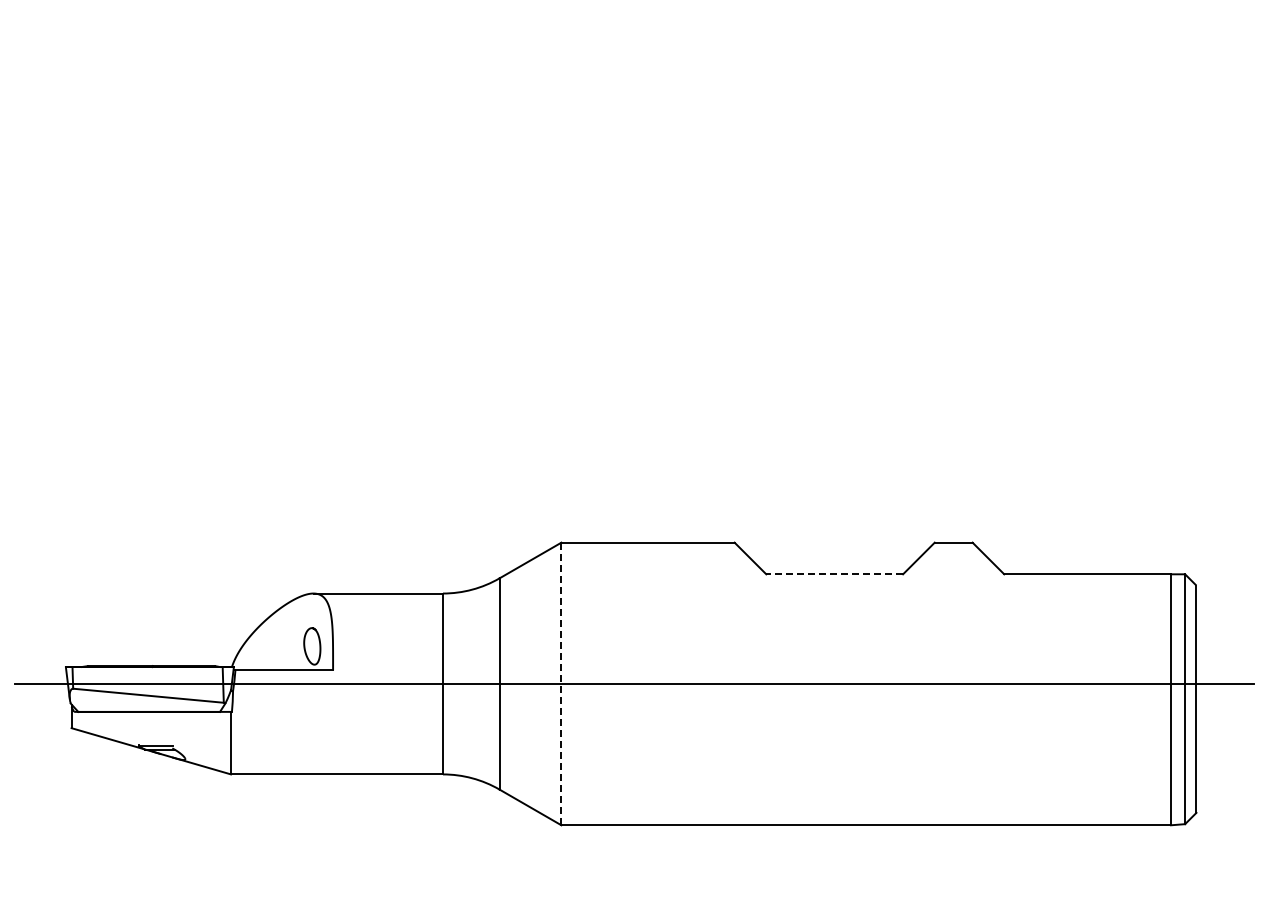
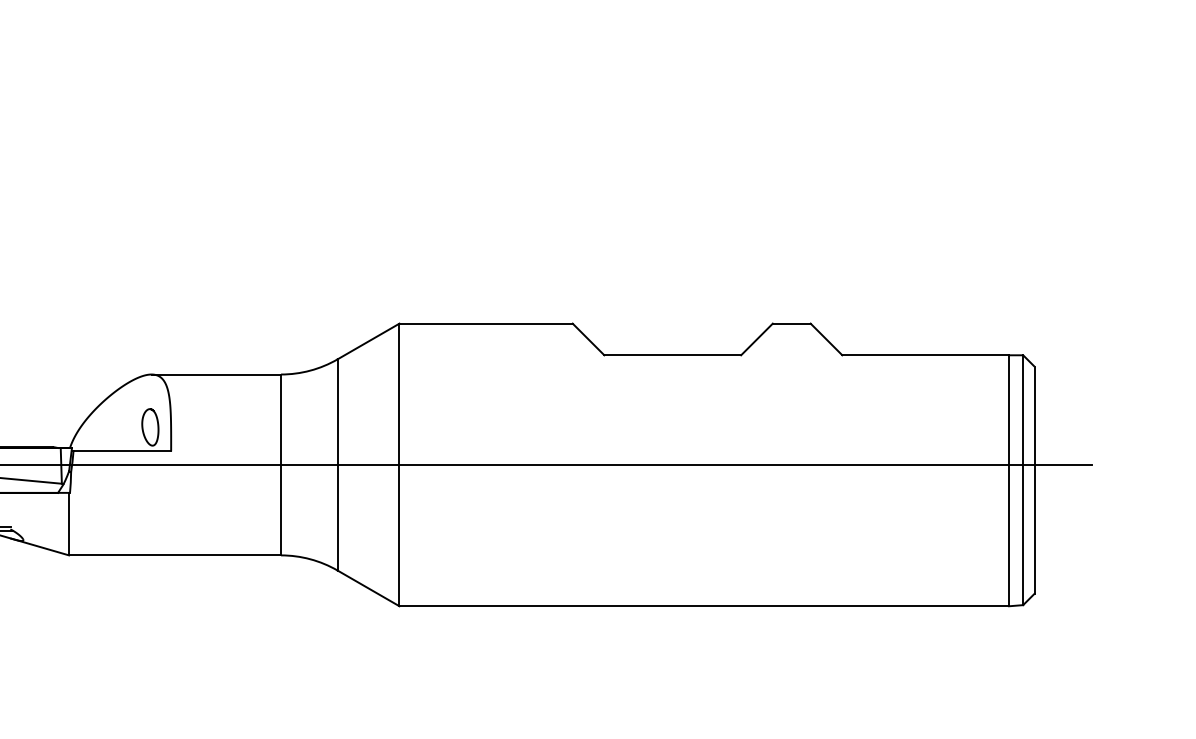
line: (834, 574) -> (672, 355), dashed -> solid
line: (561, 684) -> (399, 465), dashed -> solid

